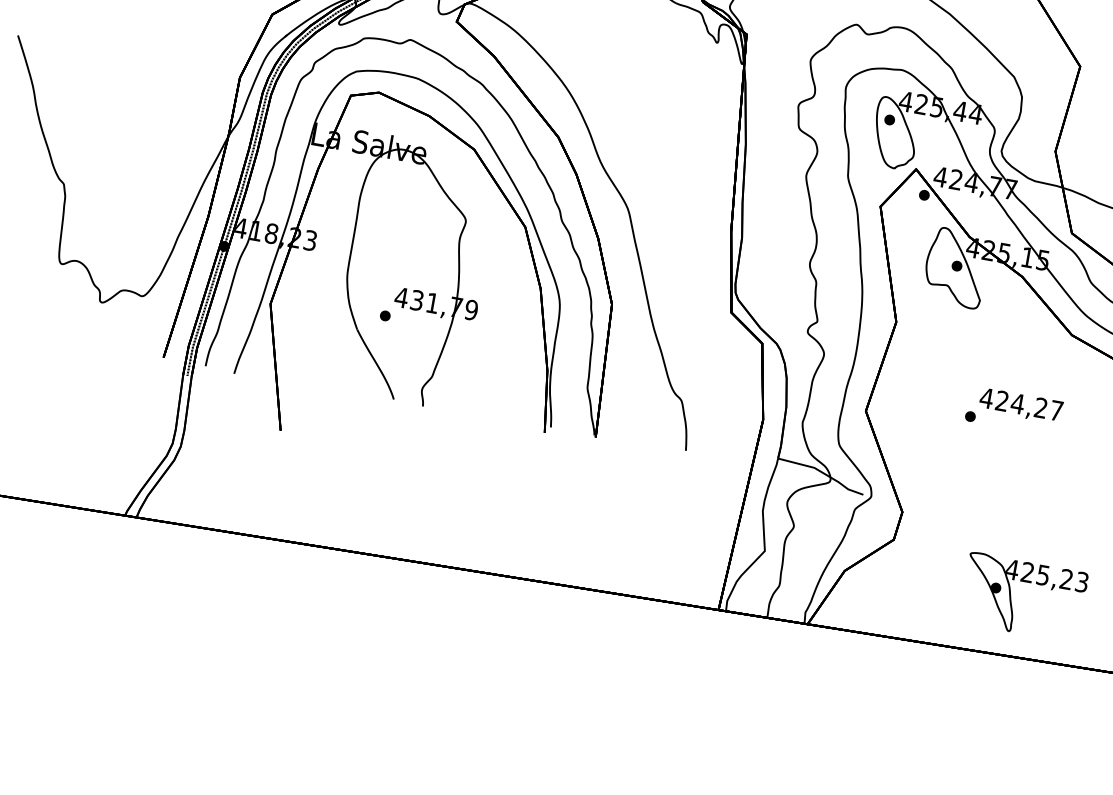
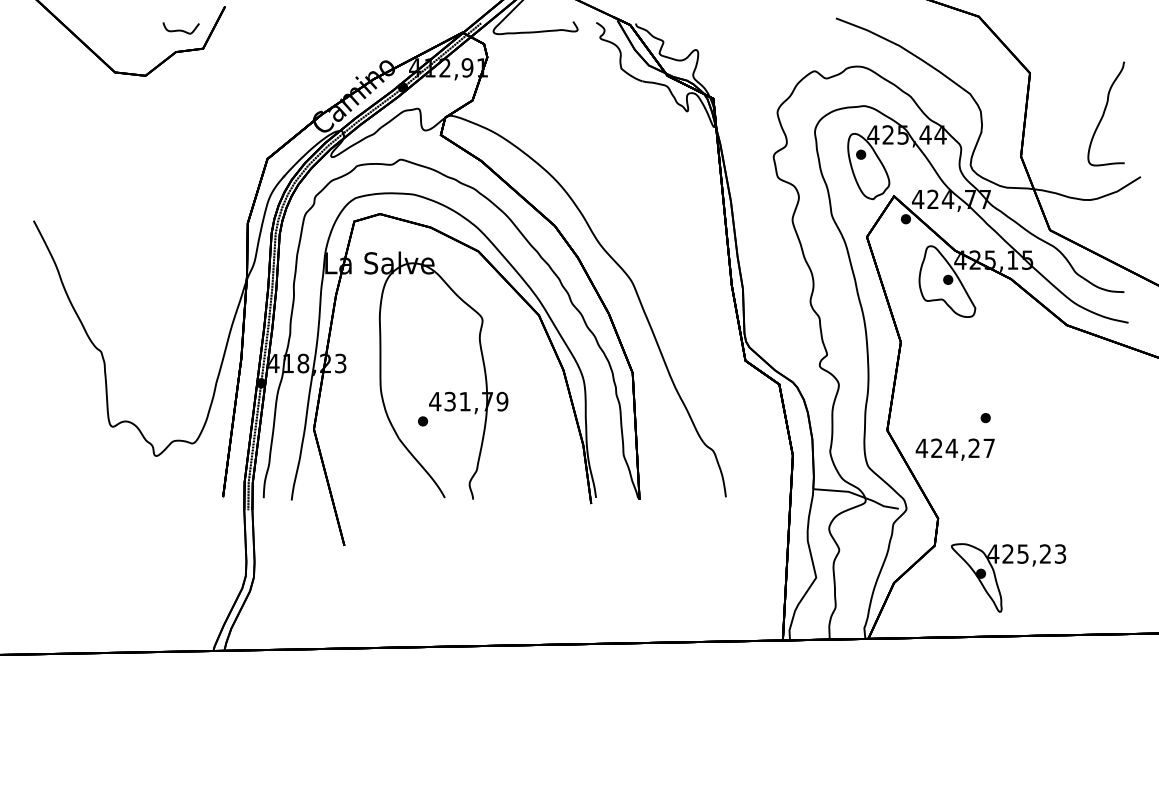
text: (1020, 405) -> (954, 449), moved
part: (1011, 599) -> (997, 581), moved

